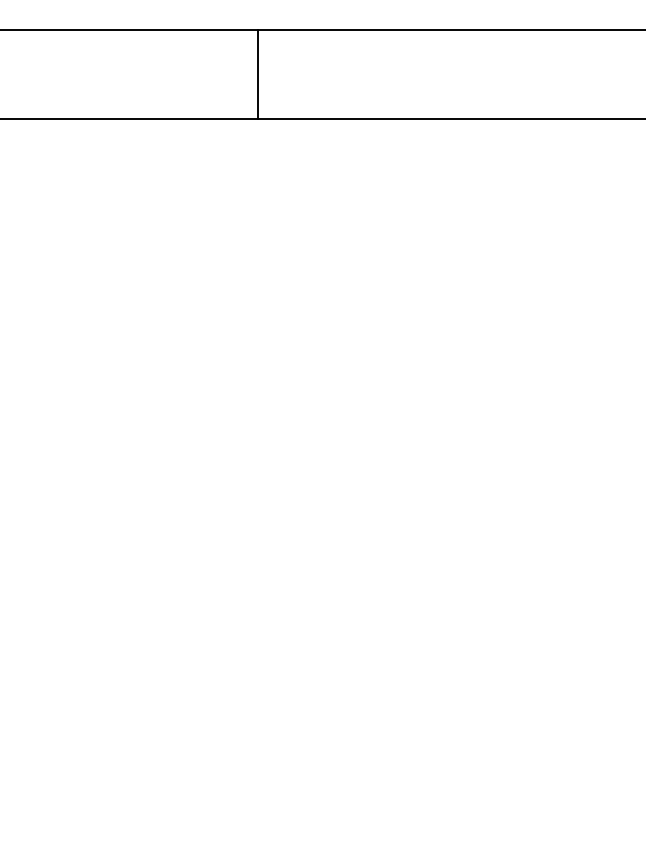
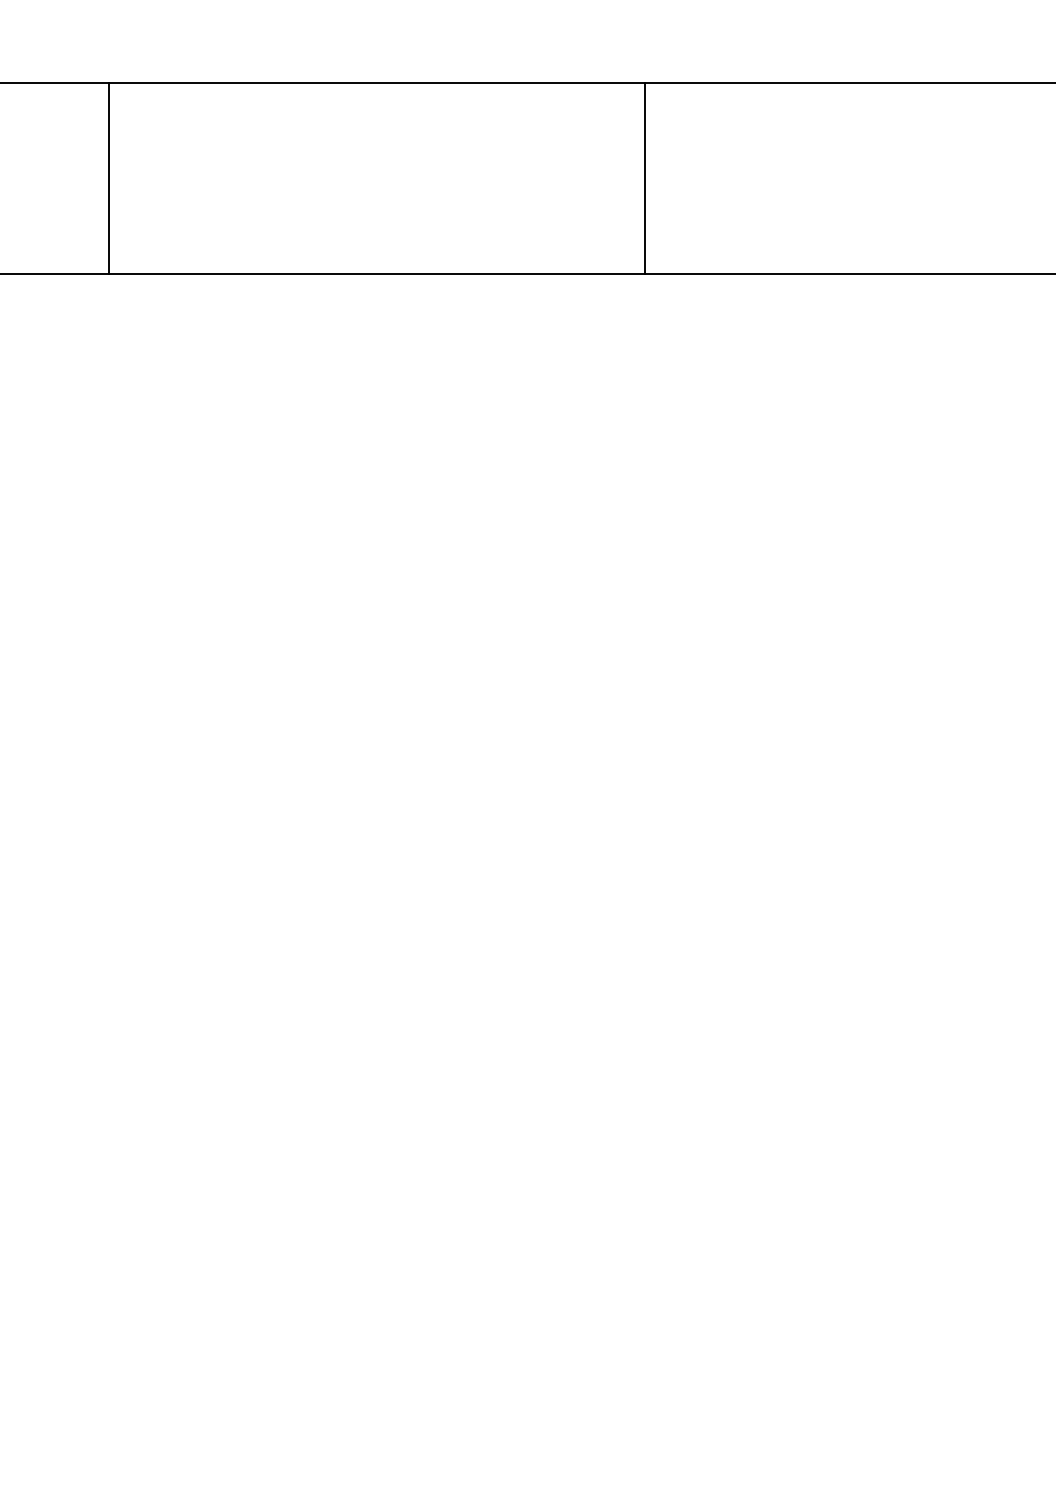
line: (506, 74) -> (645, 177), added

